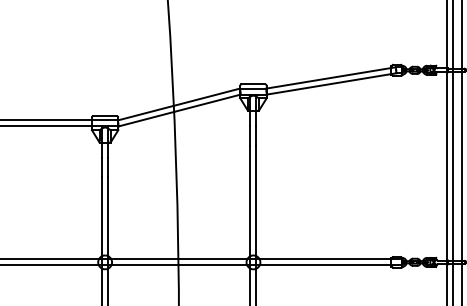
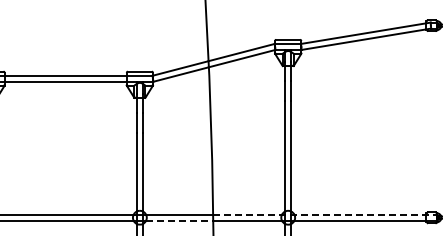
line: (290, 259) -> (325, 214), solid -> dashed
line: (144, 265) -> (179, 220), solid -> dashed

